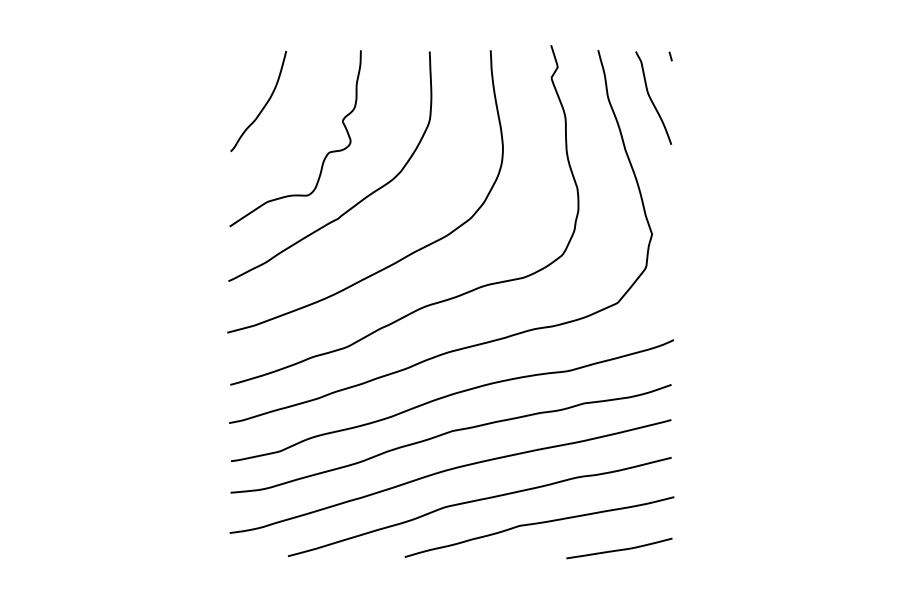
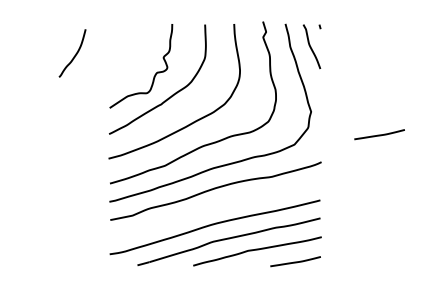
curve: (262, 105) -> (74, 55), moved
line: (795, 281) -> (379, 134), added
curve: (449, 435) -> (214, 207), removed

